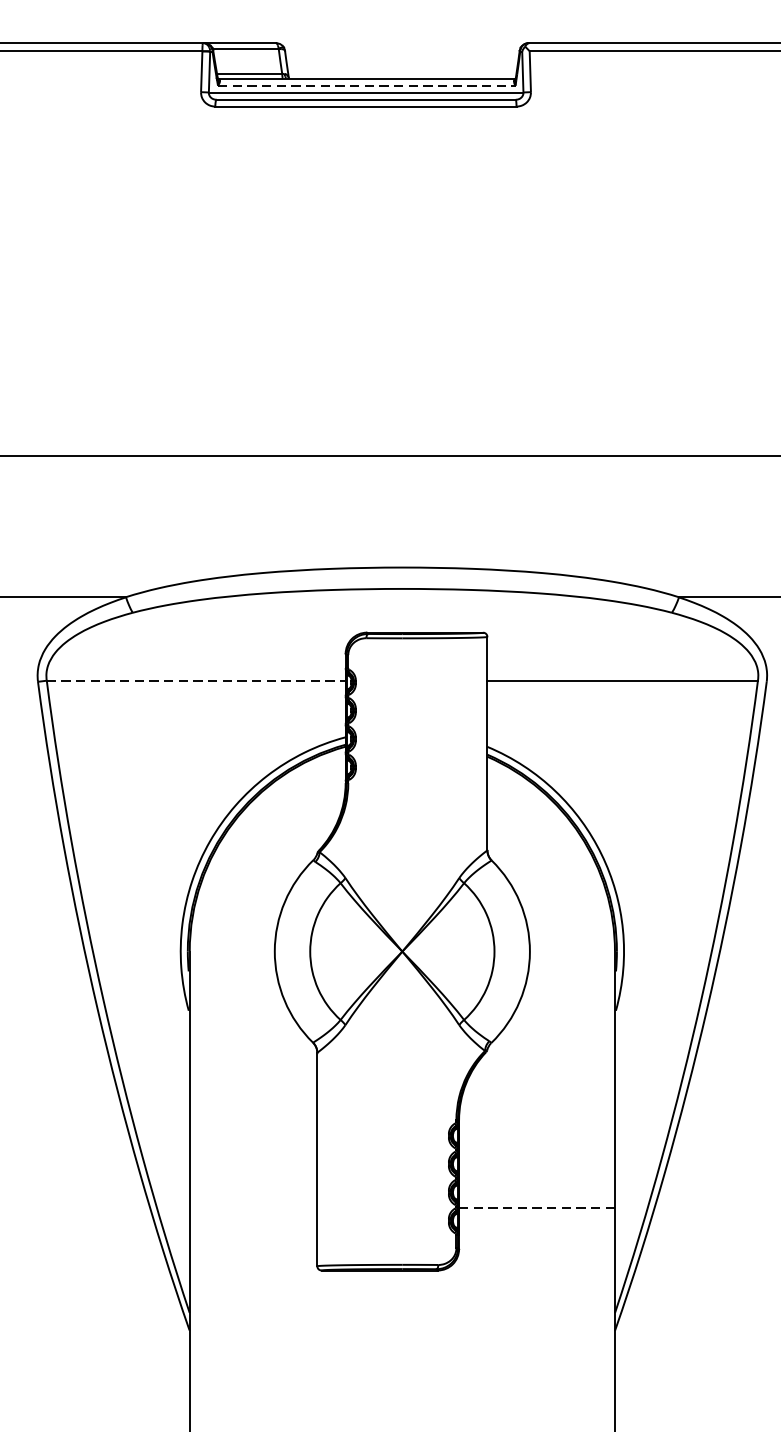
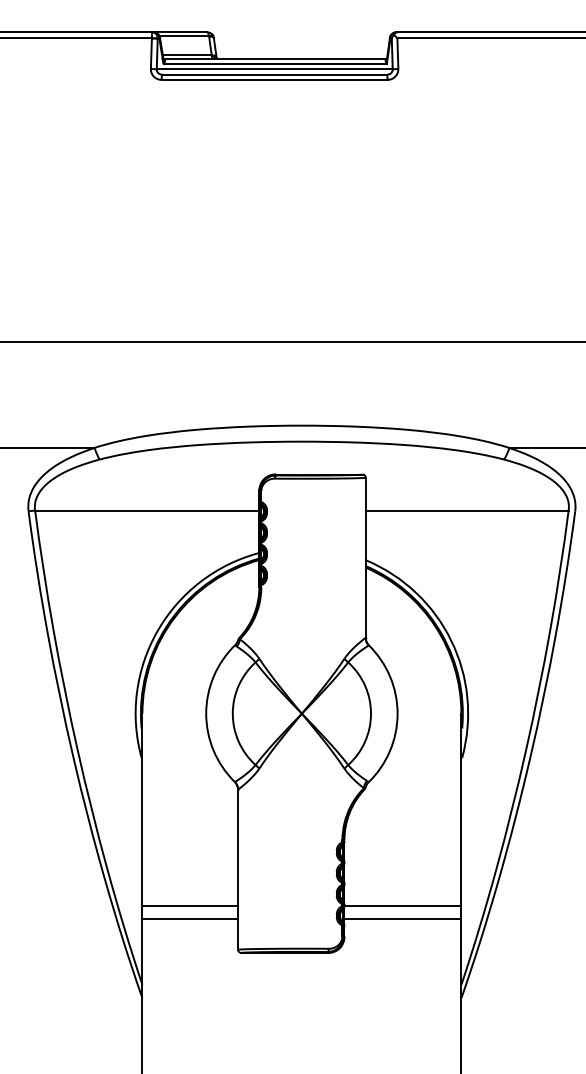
line: (367, 86) -> (275, 64), dashed -> solid
line: (196, 680) -> (147, 510), dashed -> solid
line: (253, 1207) -> (190, 905), added
line: (536, 1207) -> (402, 905), dashed -> solid
line: (253, 1225) -> (190, 919), added
line: (536, 1225) -> (402, 919), added

